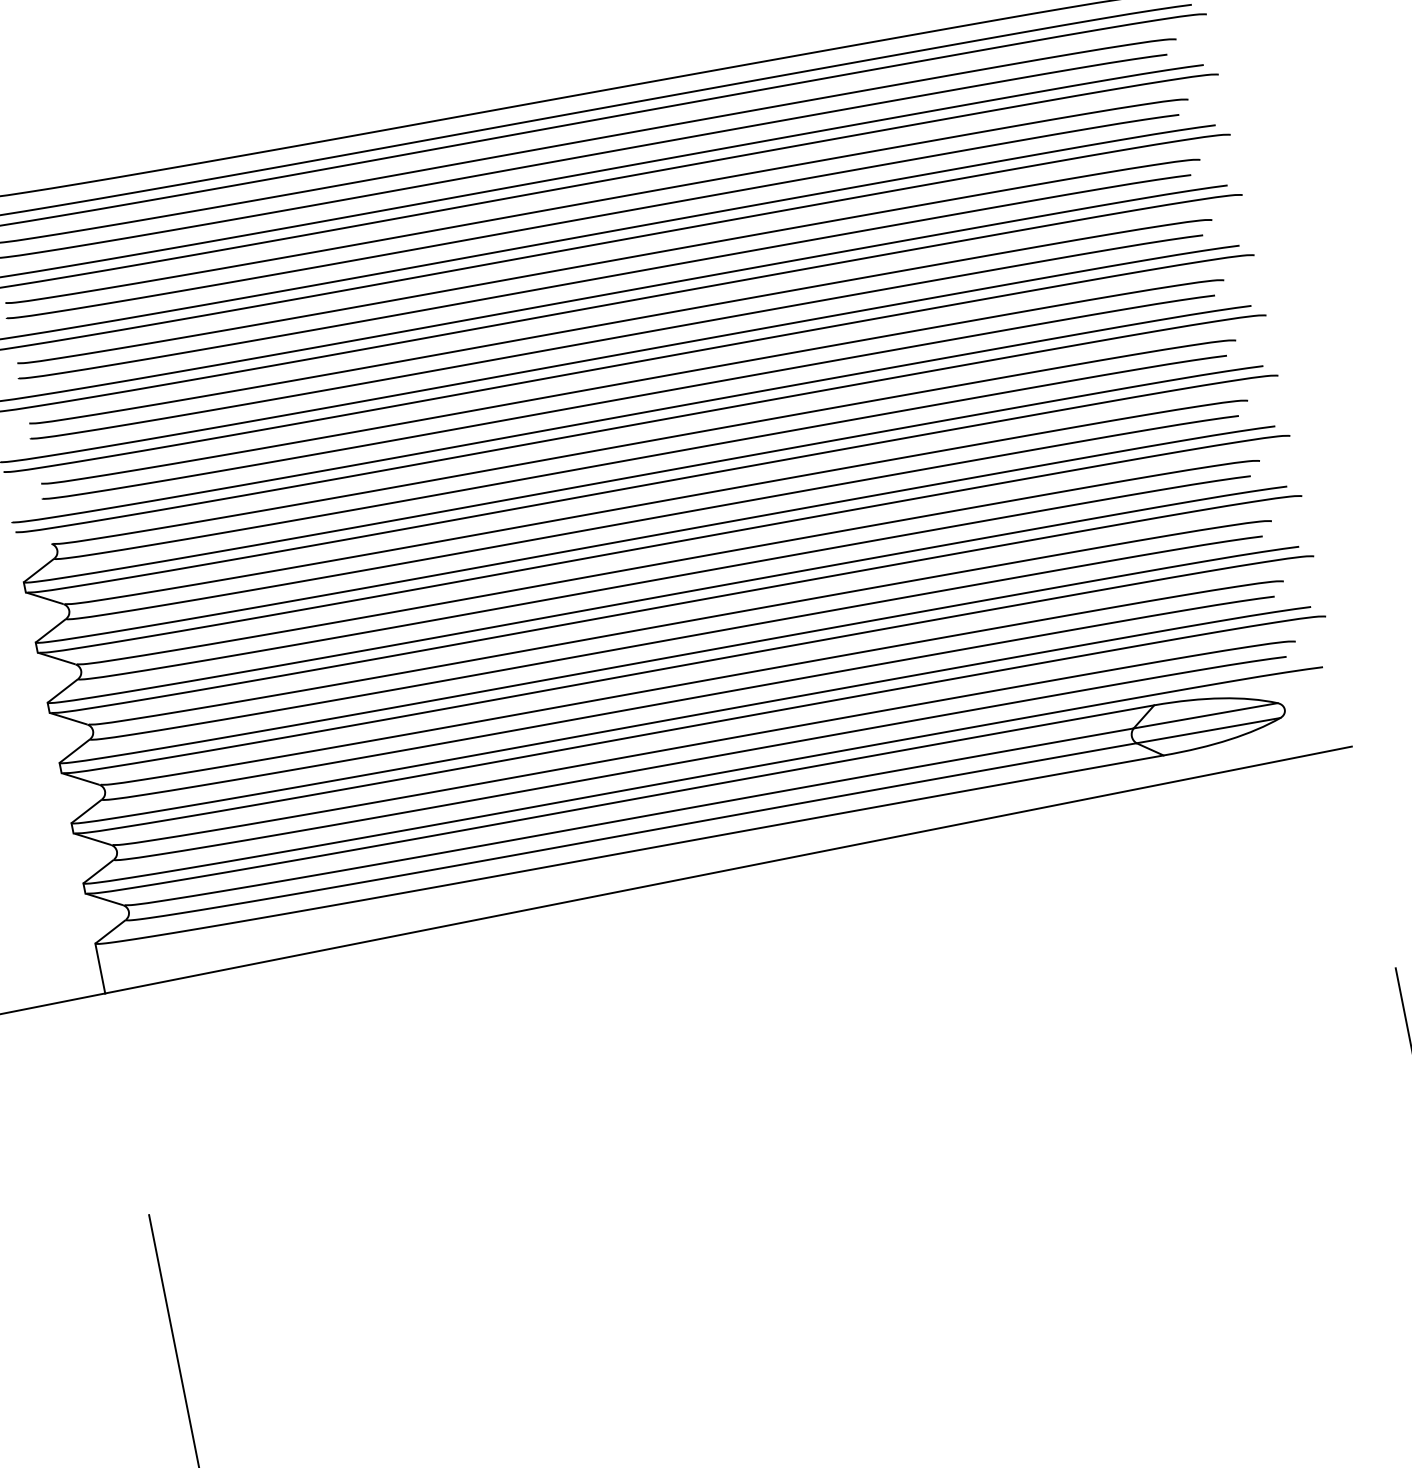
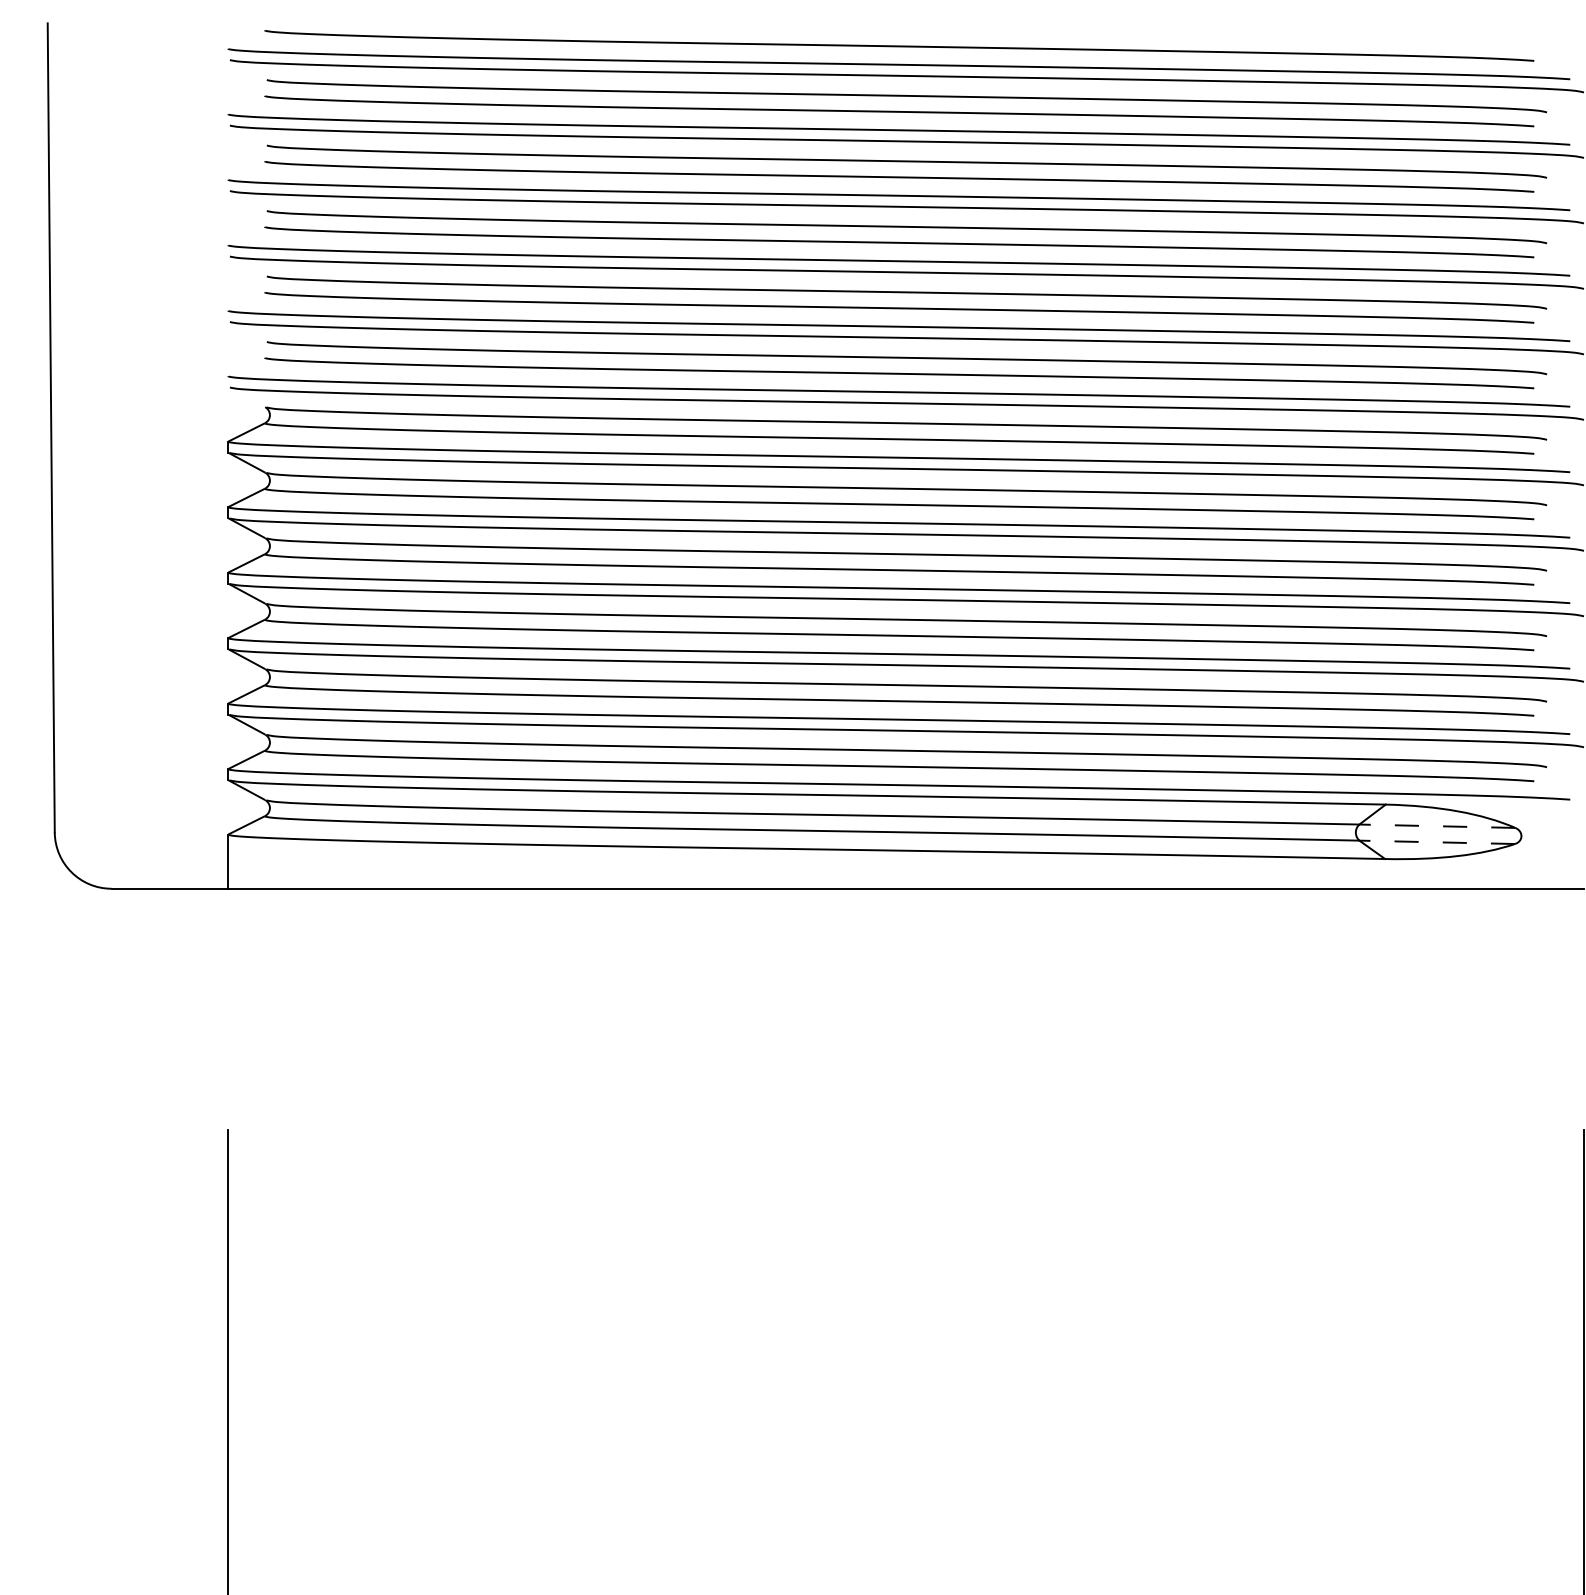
line: (1205, 716) -> (1437, 826), solid -> dashed
line: (1208, 730) -> (1437, 842), solid -> dashed

